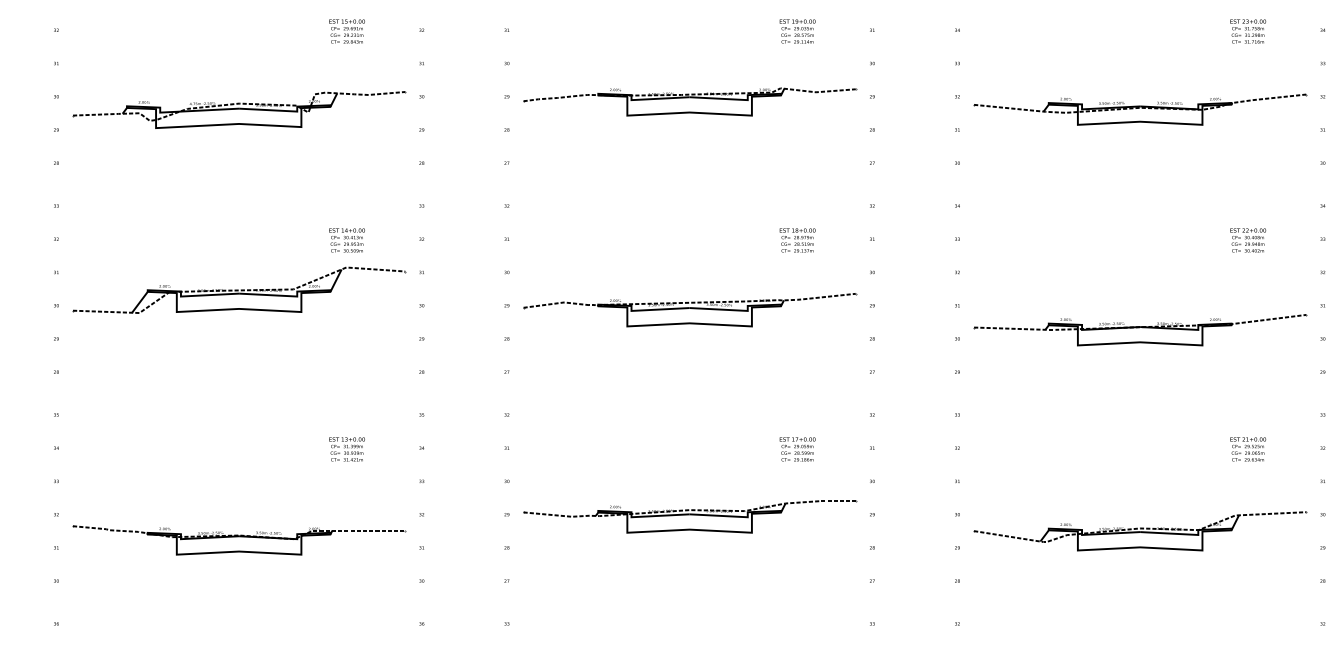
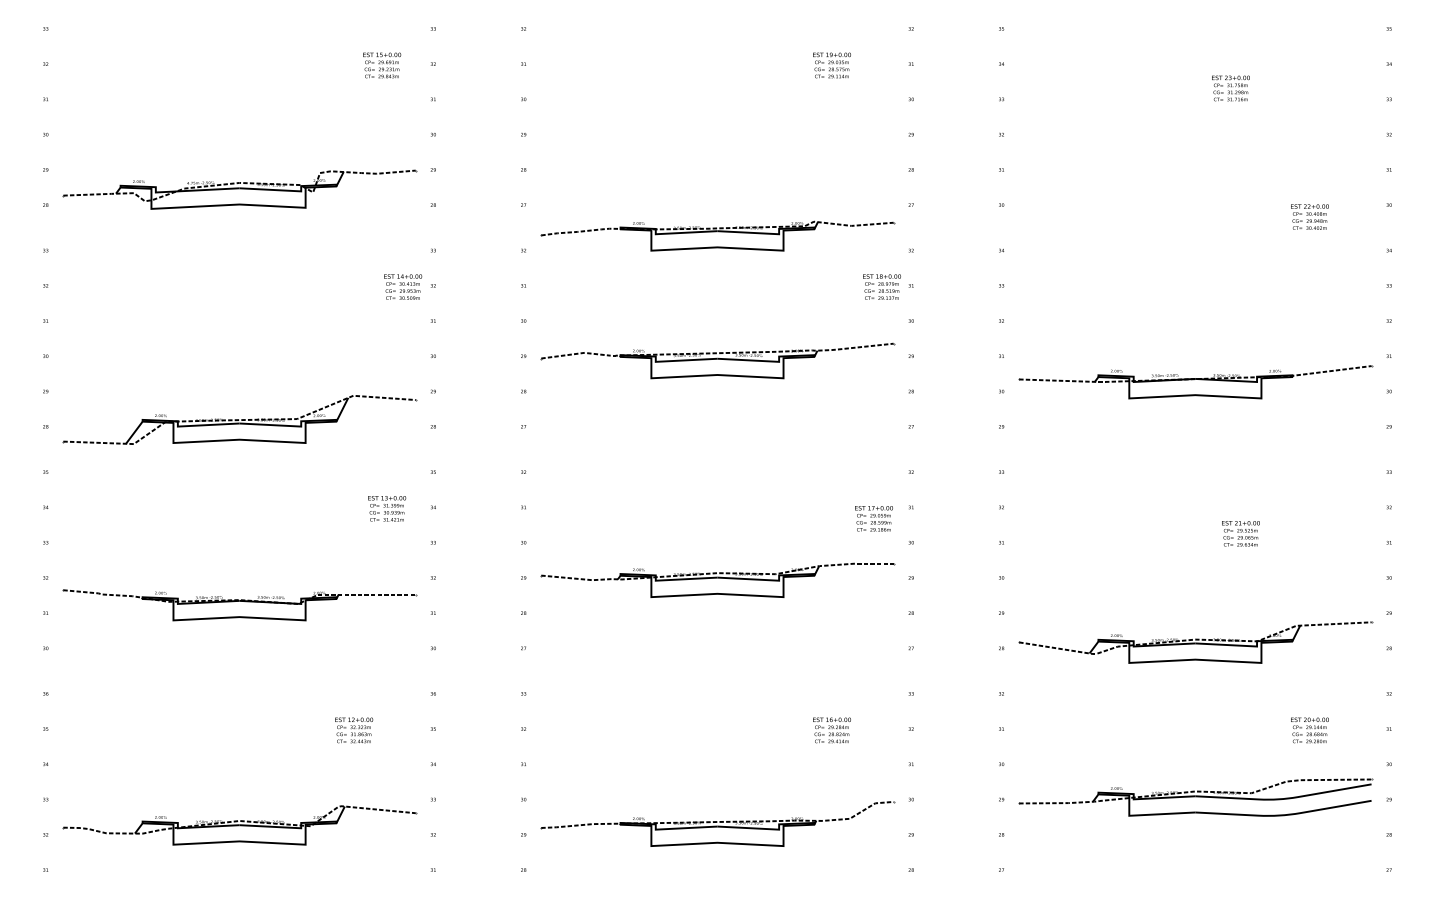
text: (347, 31) -> (382, 65), moved
text: (1247, 31) -> (1230, 88), moved
part: (689, 101) -> (717, 235), moved
part: (239, 109) -> (239, 189), moved
part: (1140, 109) -> (1195, 148), removed
text: (347, 239) -> (403, 286), moved
text: (797, 239) -> (881, 286), moved
text: (1247, 239) -> (1309, 216), moved
part: (239, 289) -> (239, 419), moved
text: (347, 449) -> (387, 508), moved
text: (797, 449) -> (873, 518), moved
text: (1247, 449) -> (1240, 533), moved
part: (1140, 531) -> (1195, 642), moved

